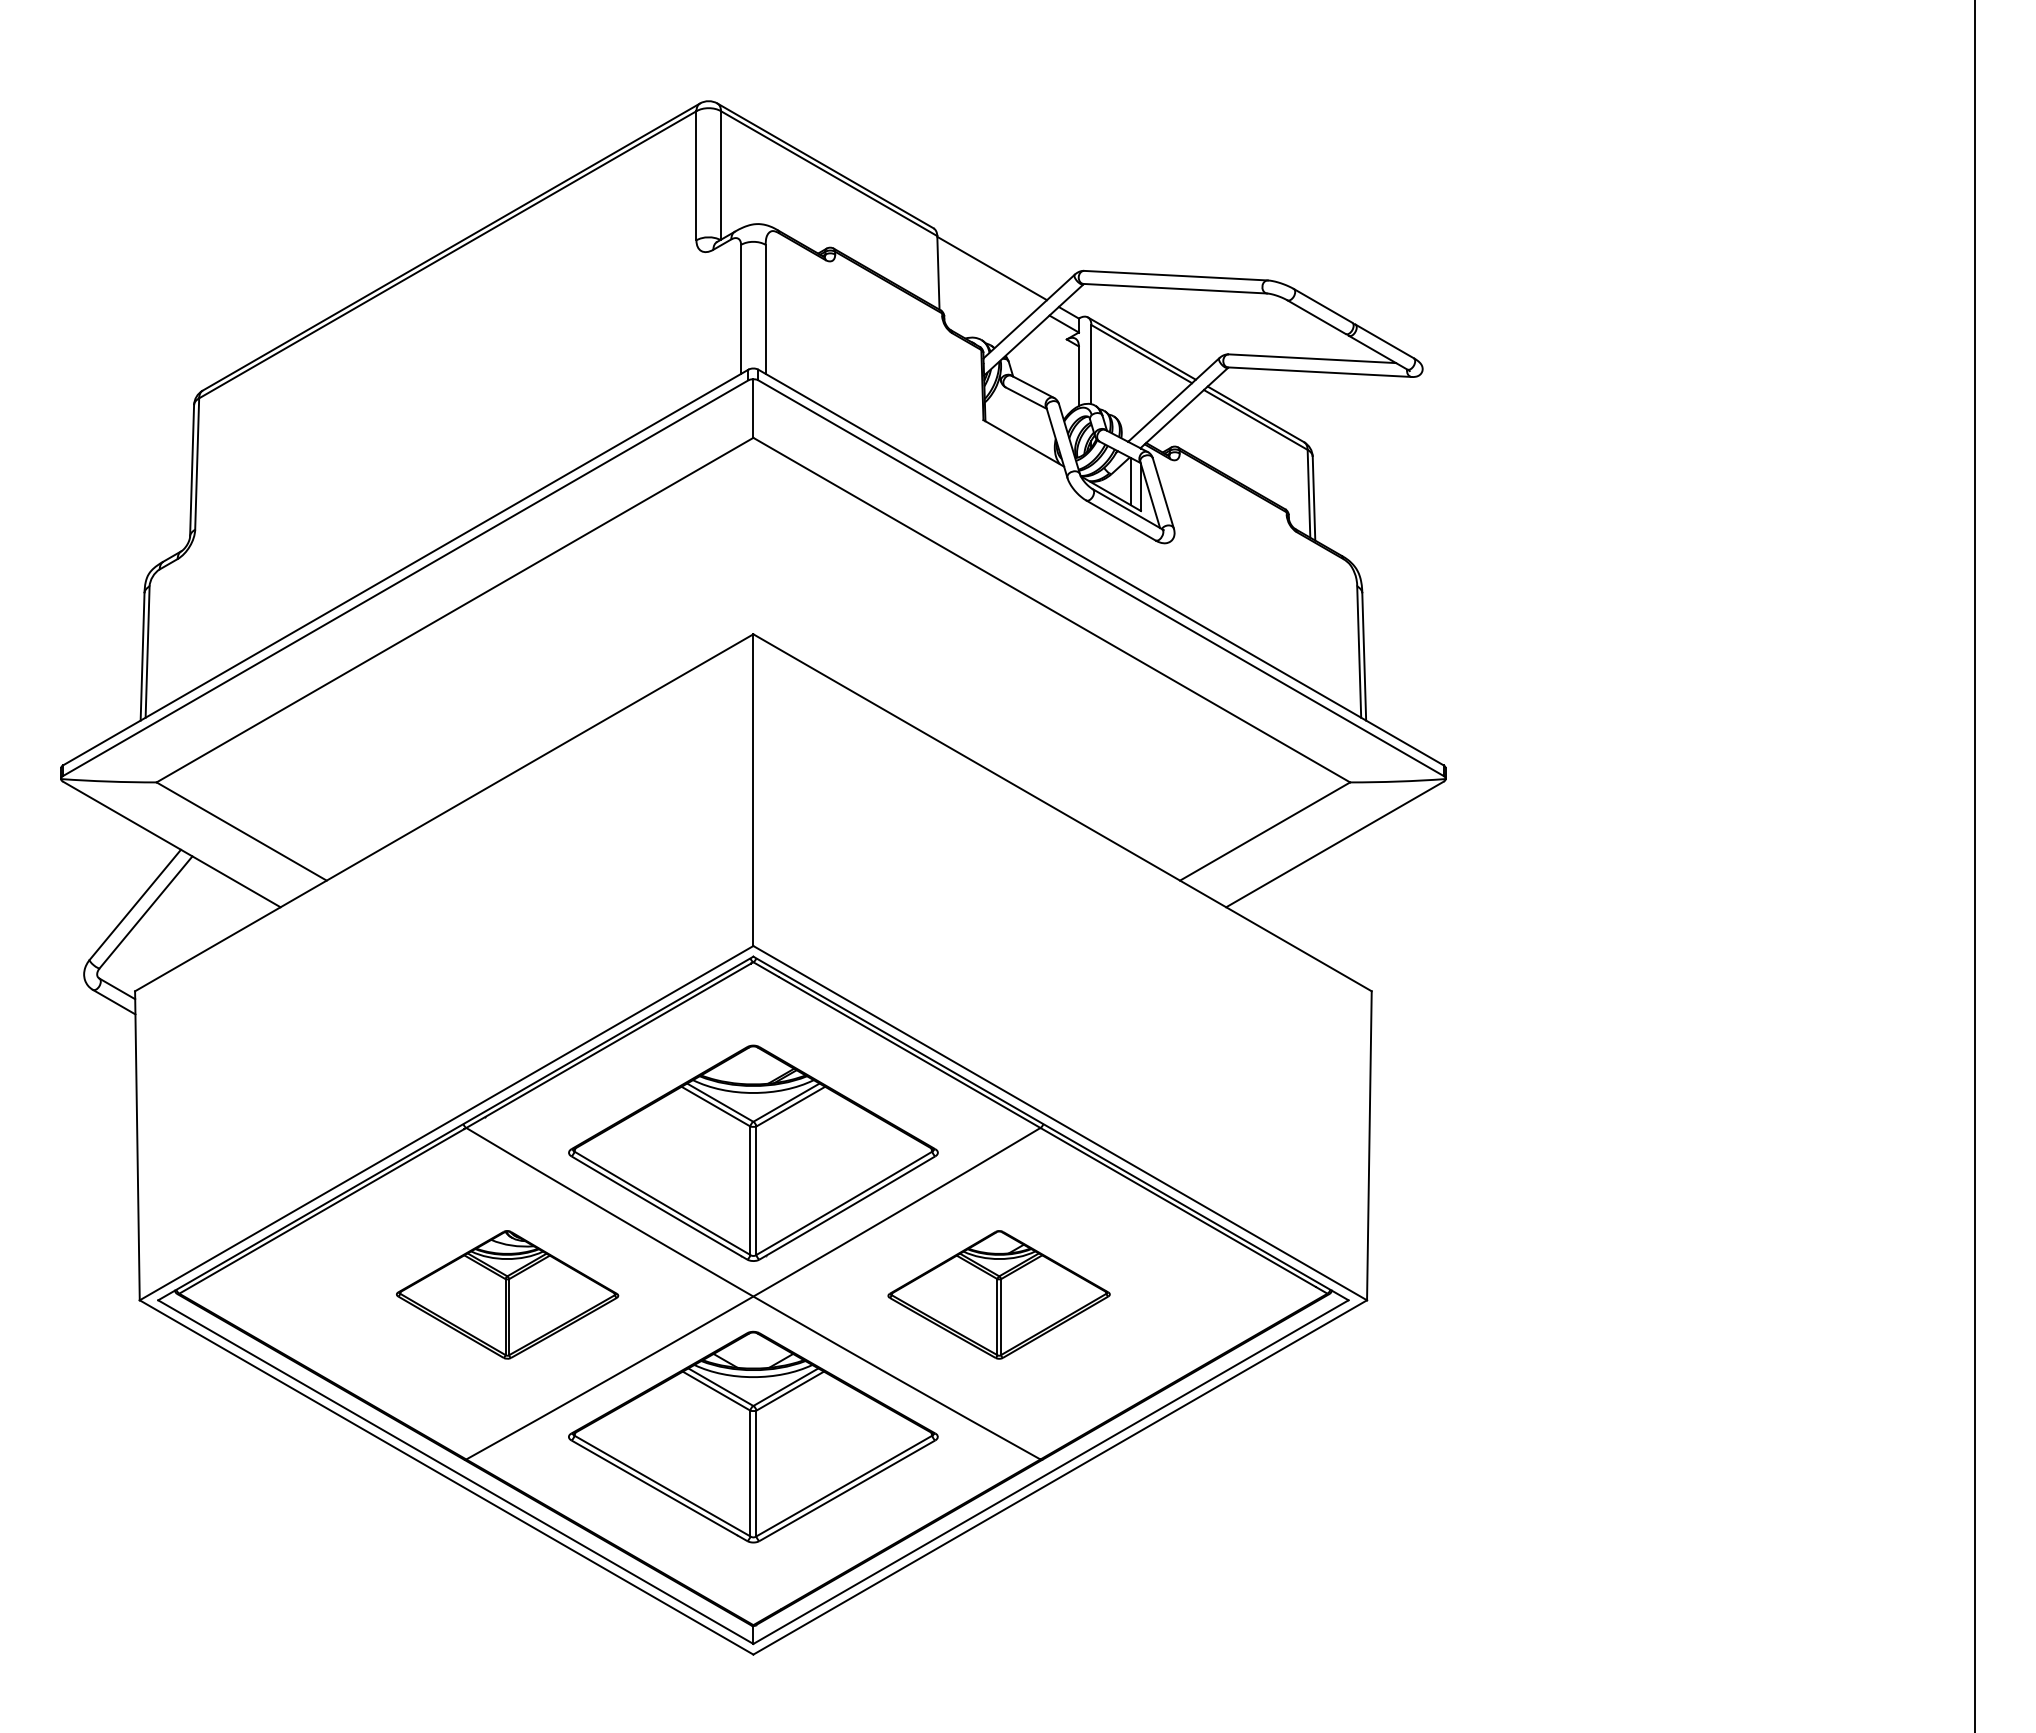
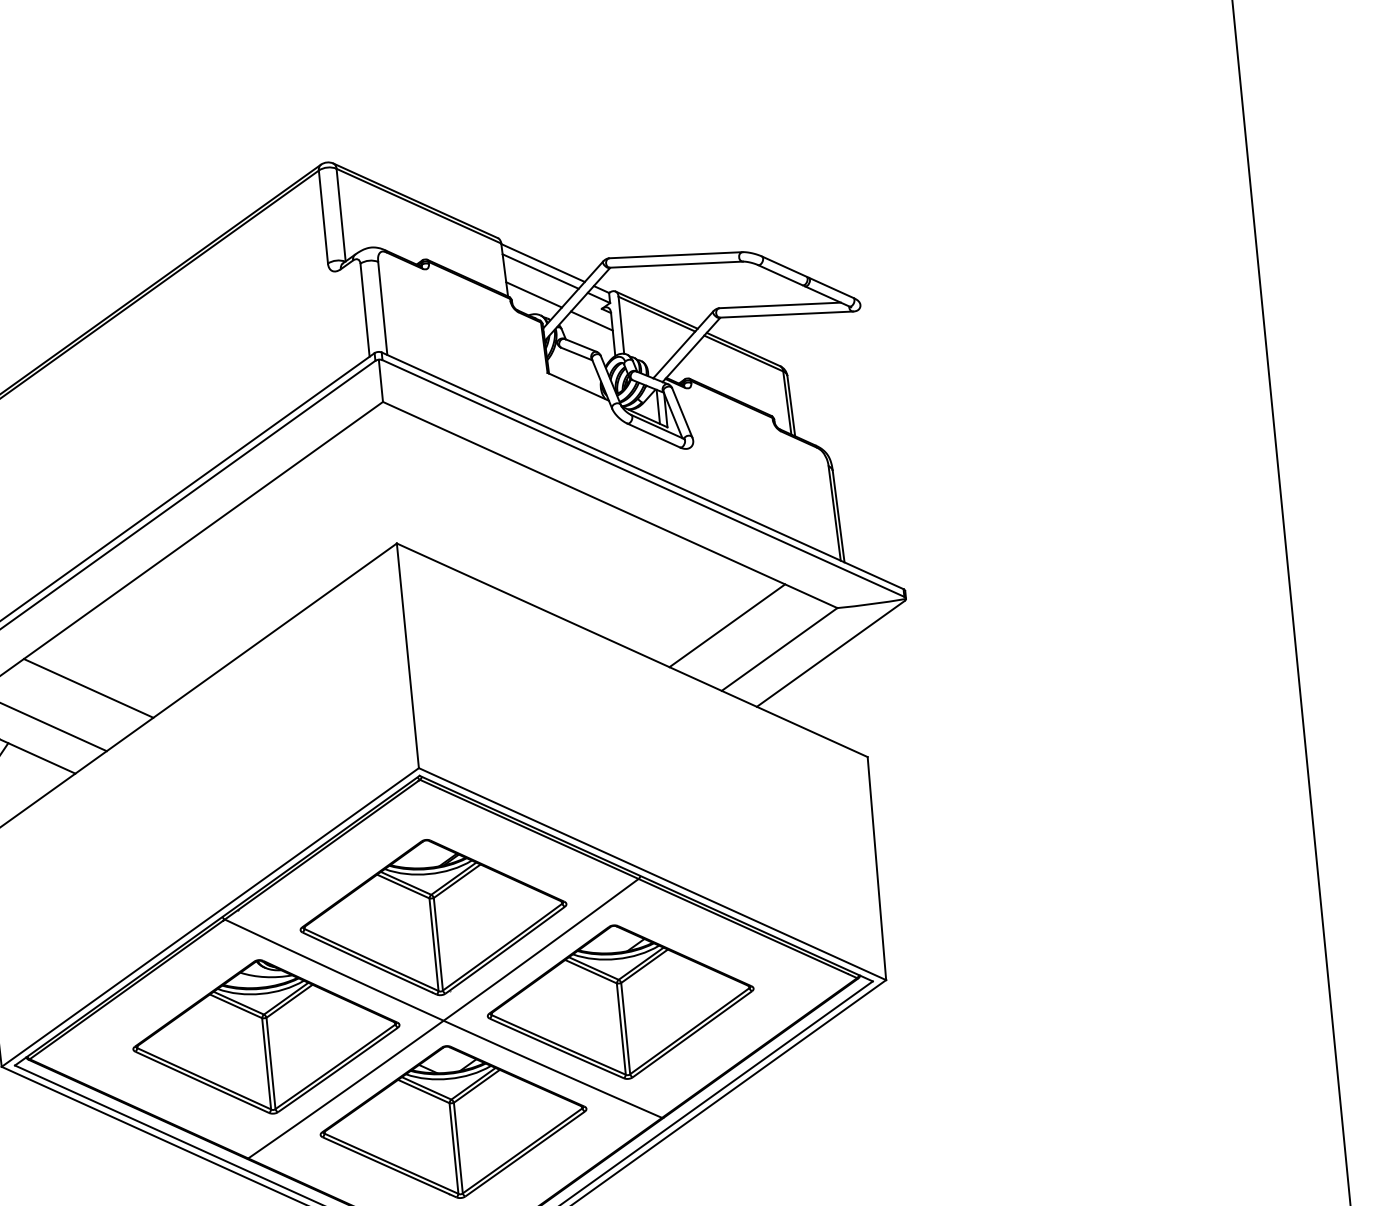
line: (987, 279) -> (540, 271), added
line: (975, 310) -> (534, 294), added
line: (1050, 354) -> (591, 320), added
line: (310, 791) -> (88, 688), added
line: (1196, 791) -> (727, 625), added
part: (507, 1294) -> (266, 1036), size x1.67
part: (998, 1294) -> (620, 1001), size x1.67

